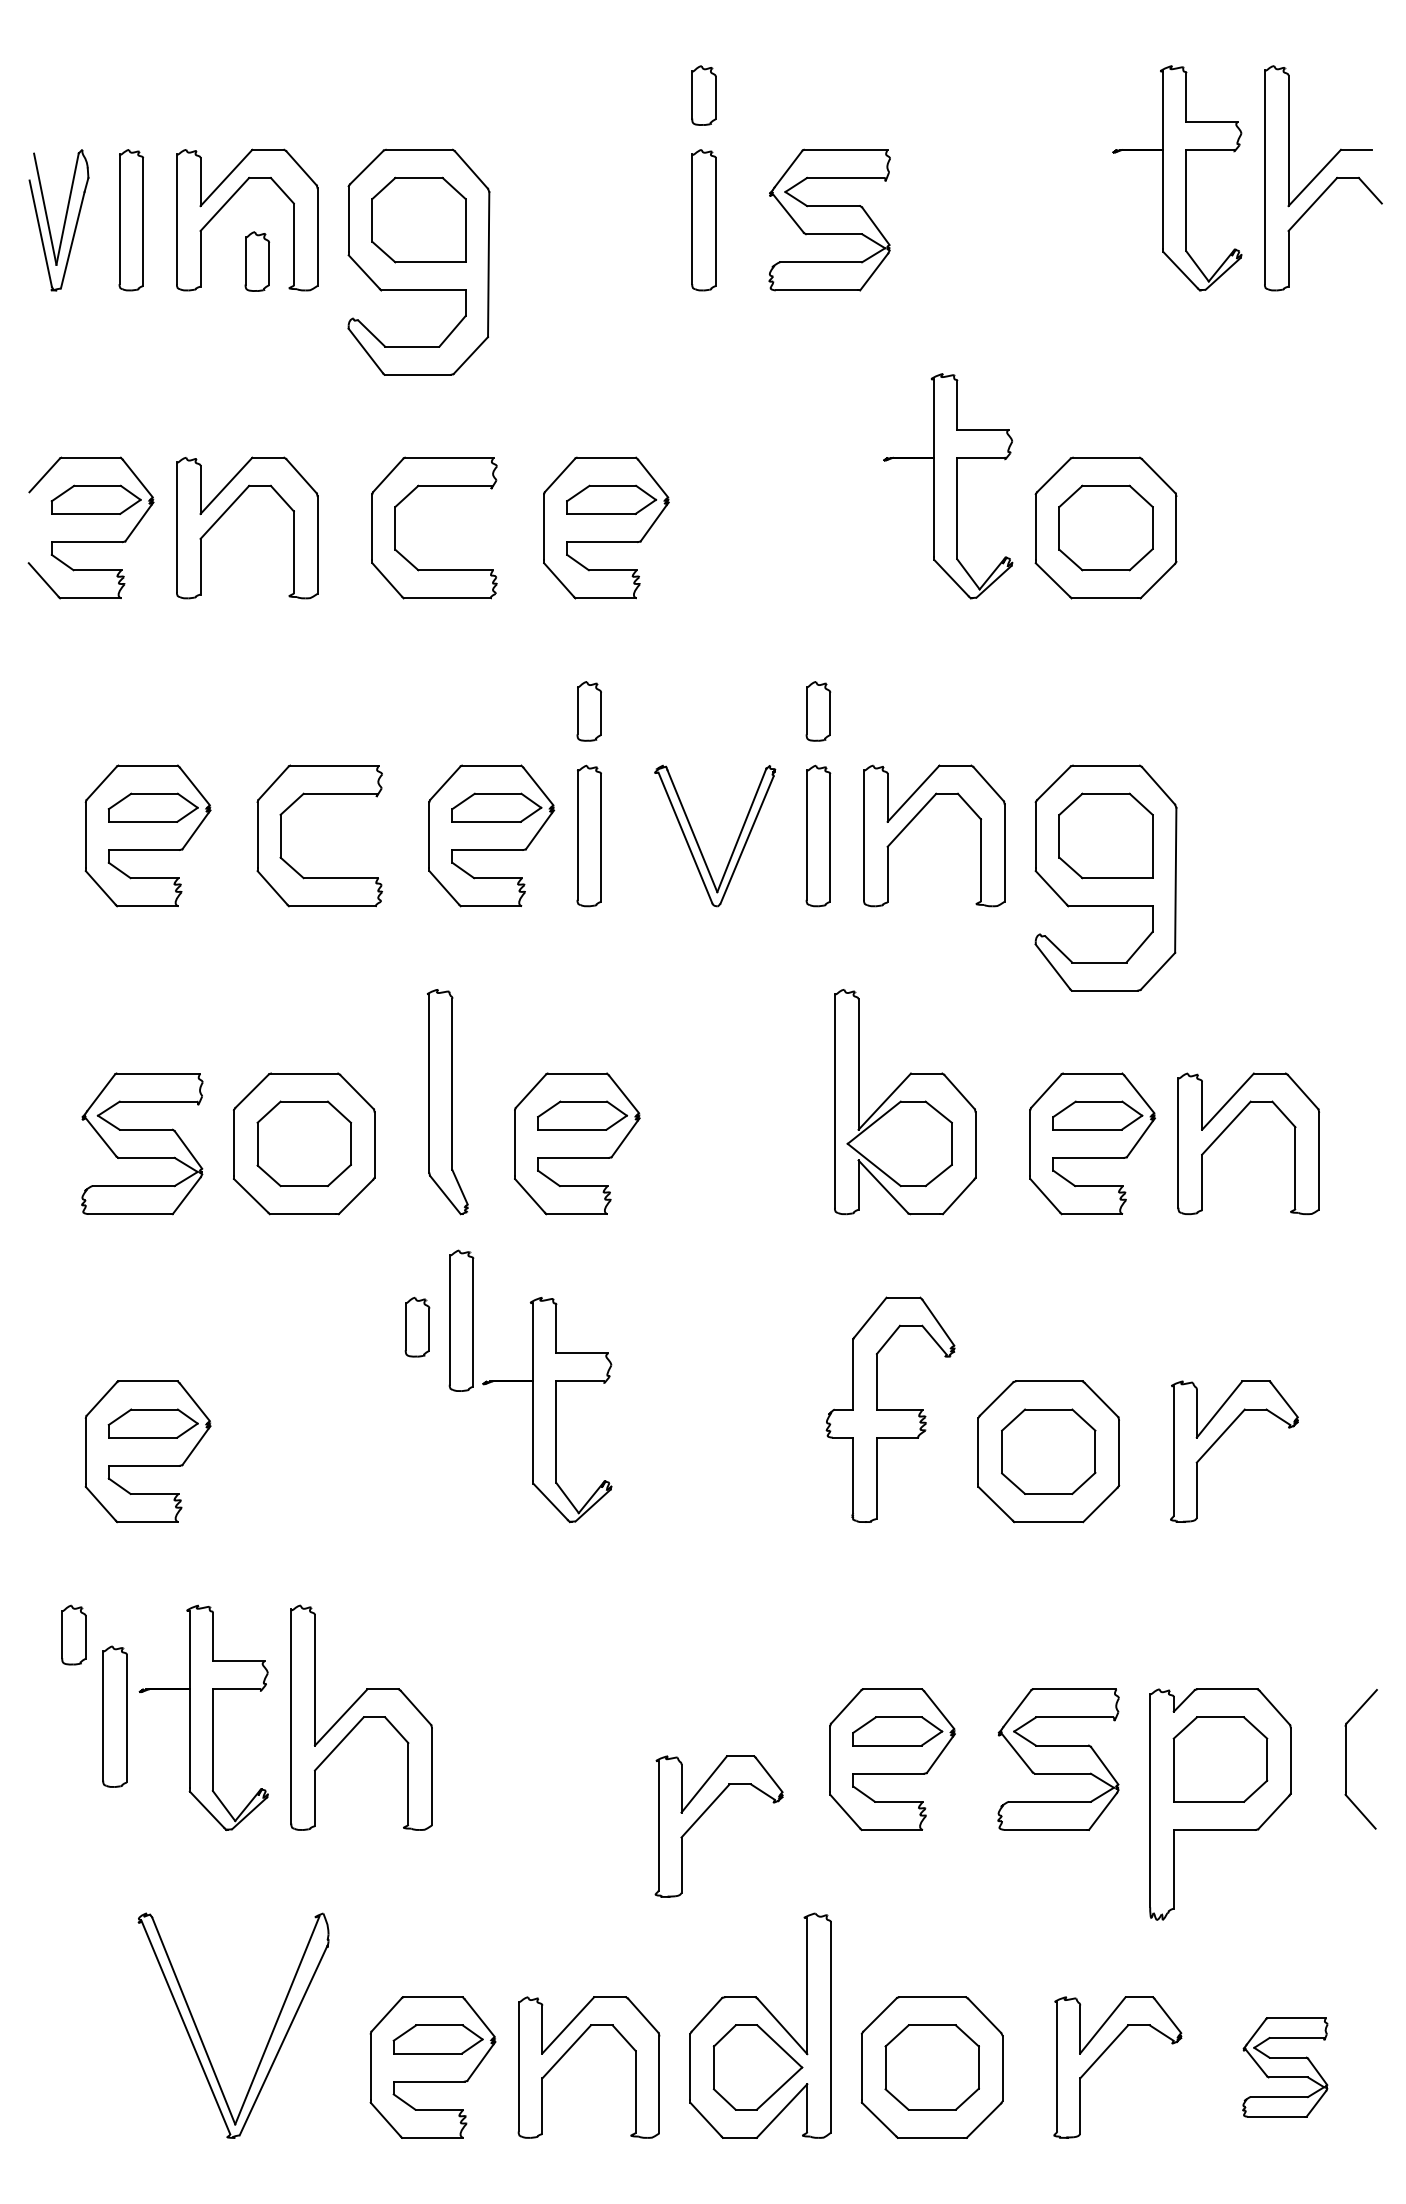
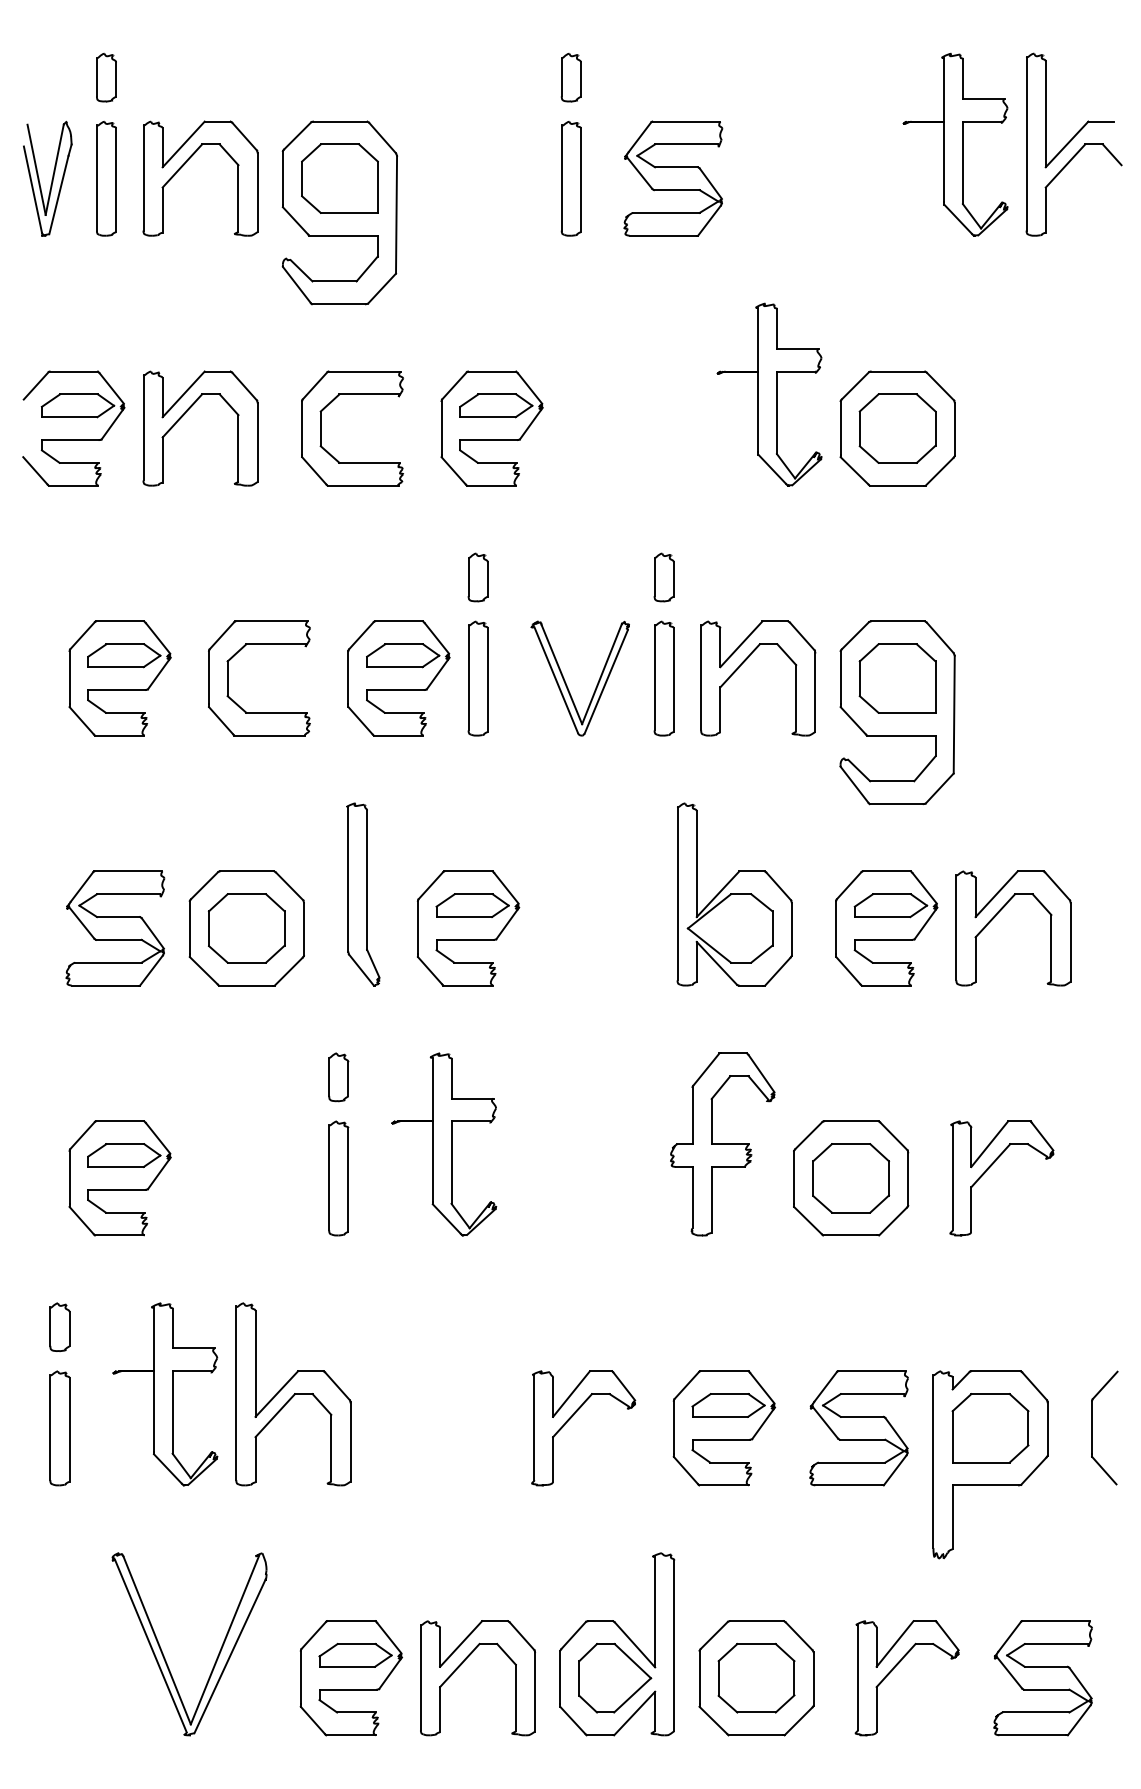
part: (257, 261) -> (106, 77), moved
part: (461, 1320) -> (338, 1178), moved
part: (114, 1716) -> (59, 1428), moved
part: (705, 1812) -> (572, 1416), moved
part: (1285, 2067) -> (1043, 1678), size x1.43

